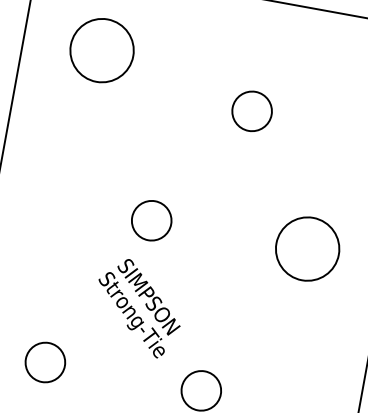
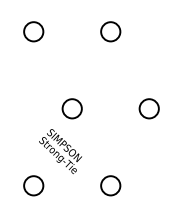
circle: (101, 49) -> (33, 31), size x0.62
circle: (251, 110) -> (110, 31), moved
circle: (306, 248) -> (148, 108), size x0.62
text: (138, 307) -> (60, 151), moved

